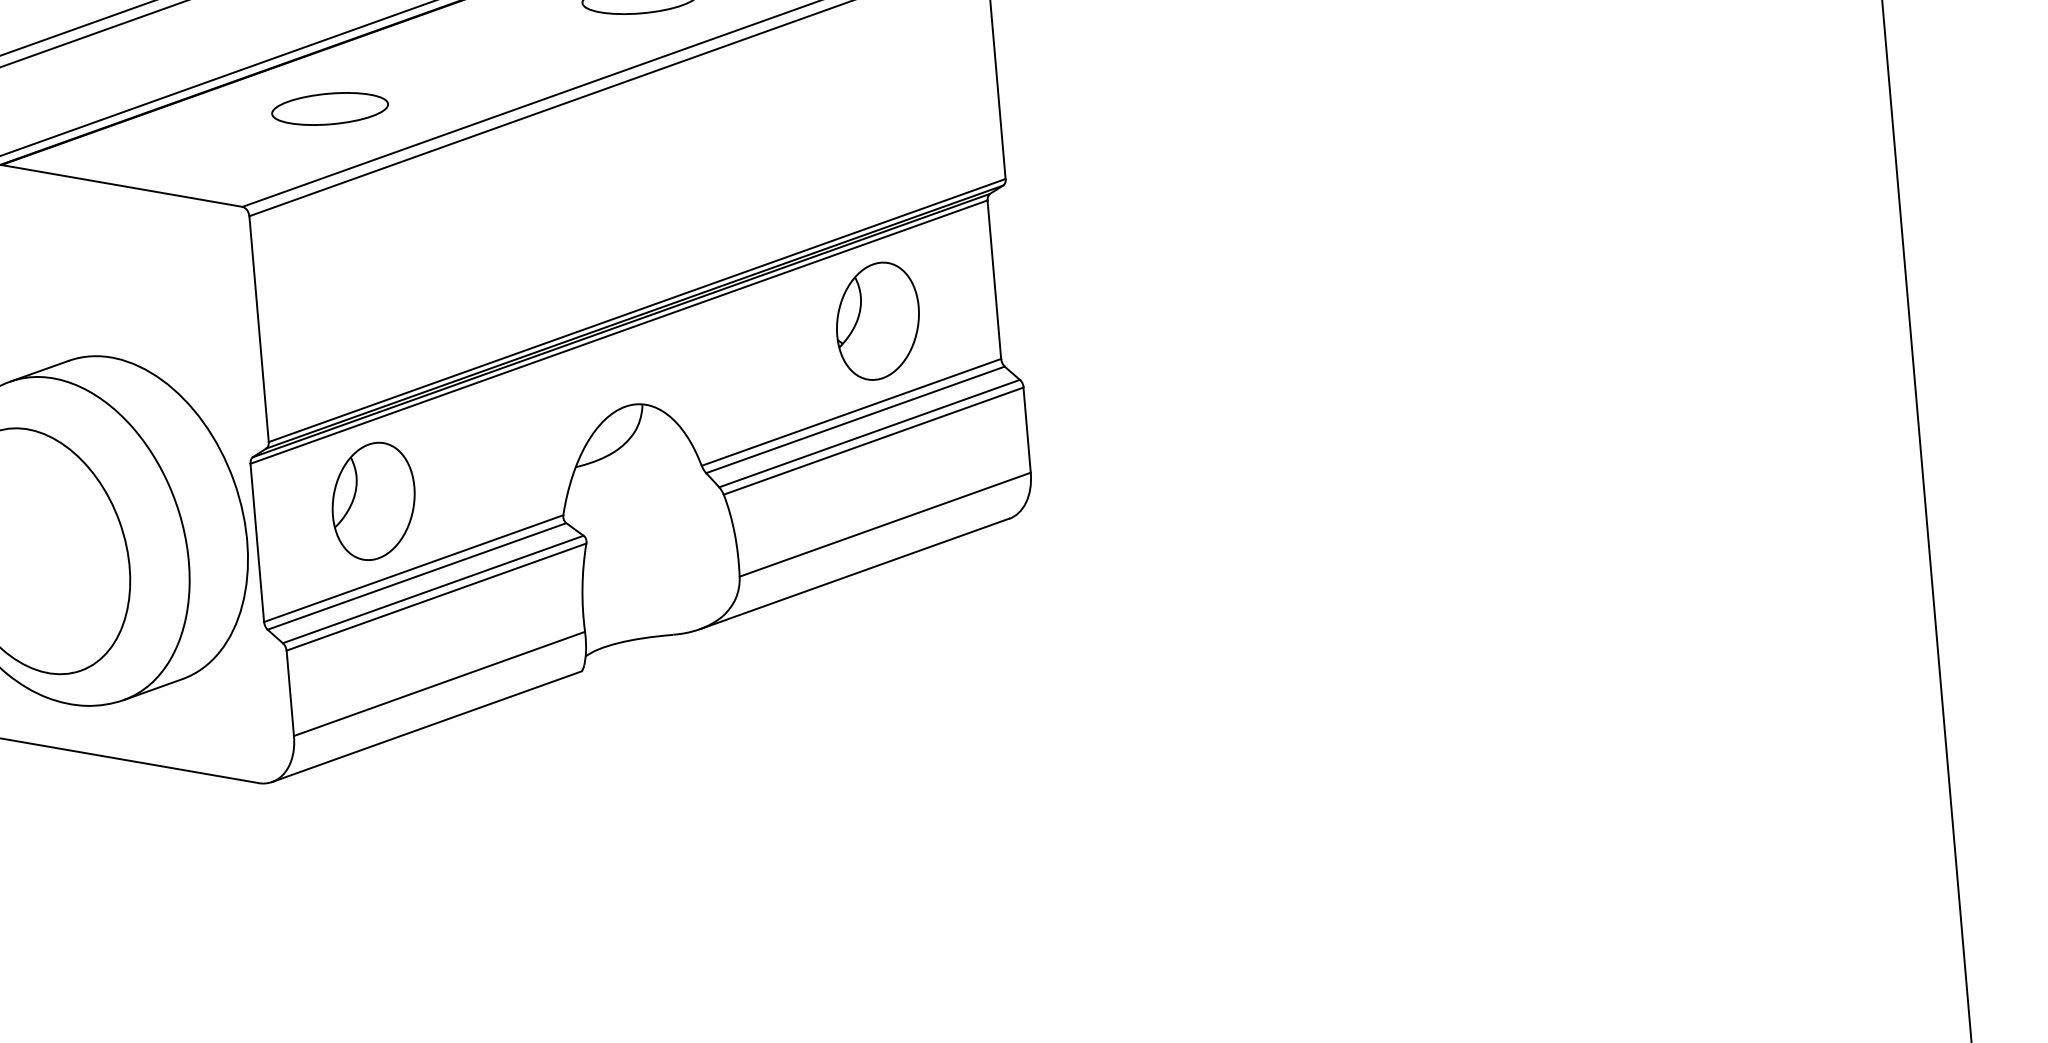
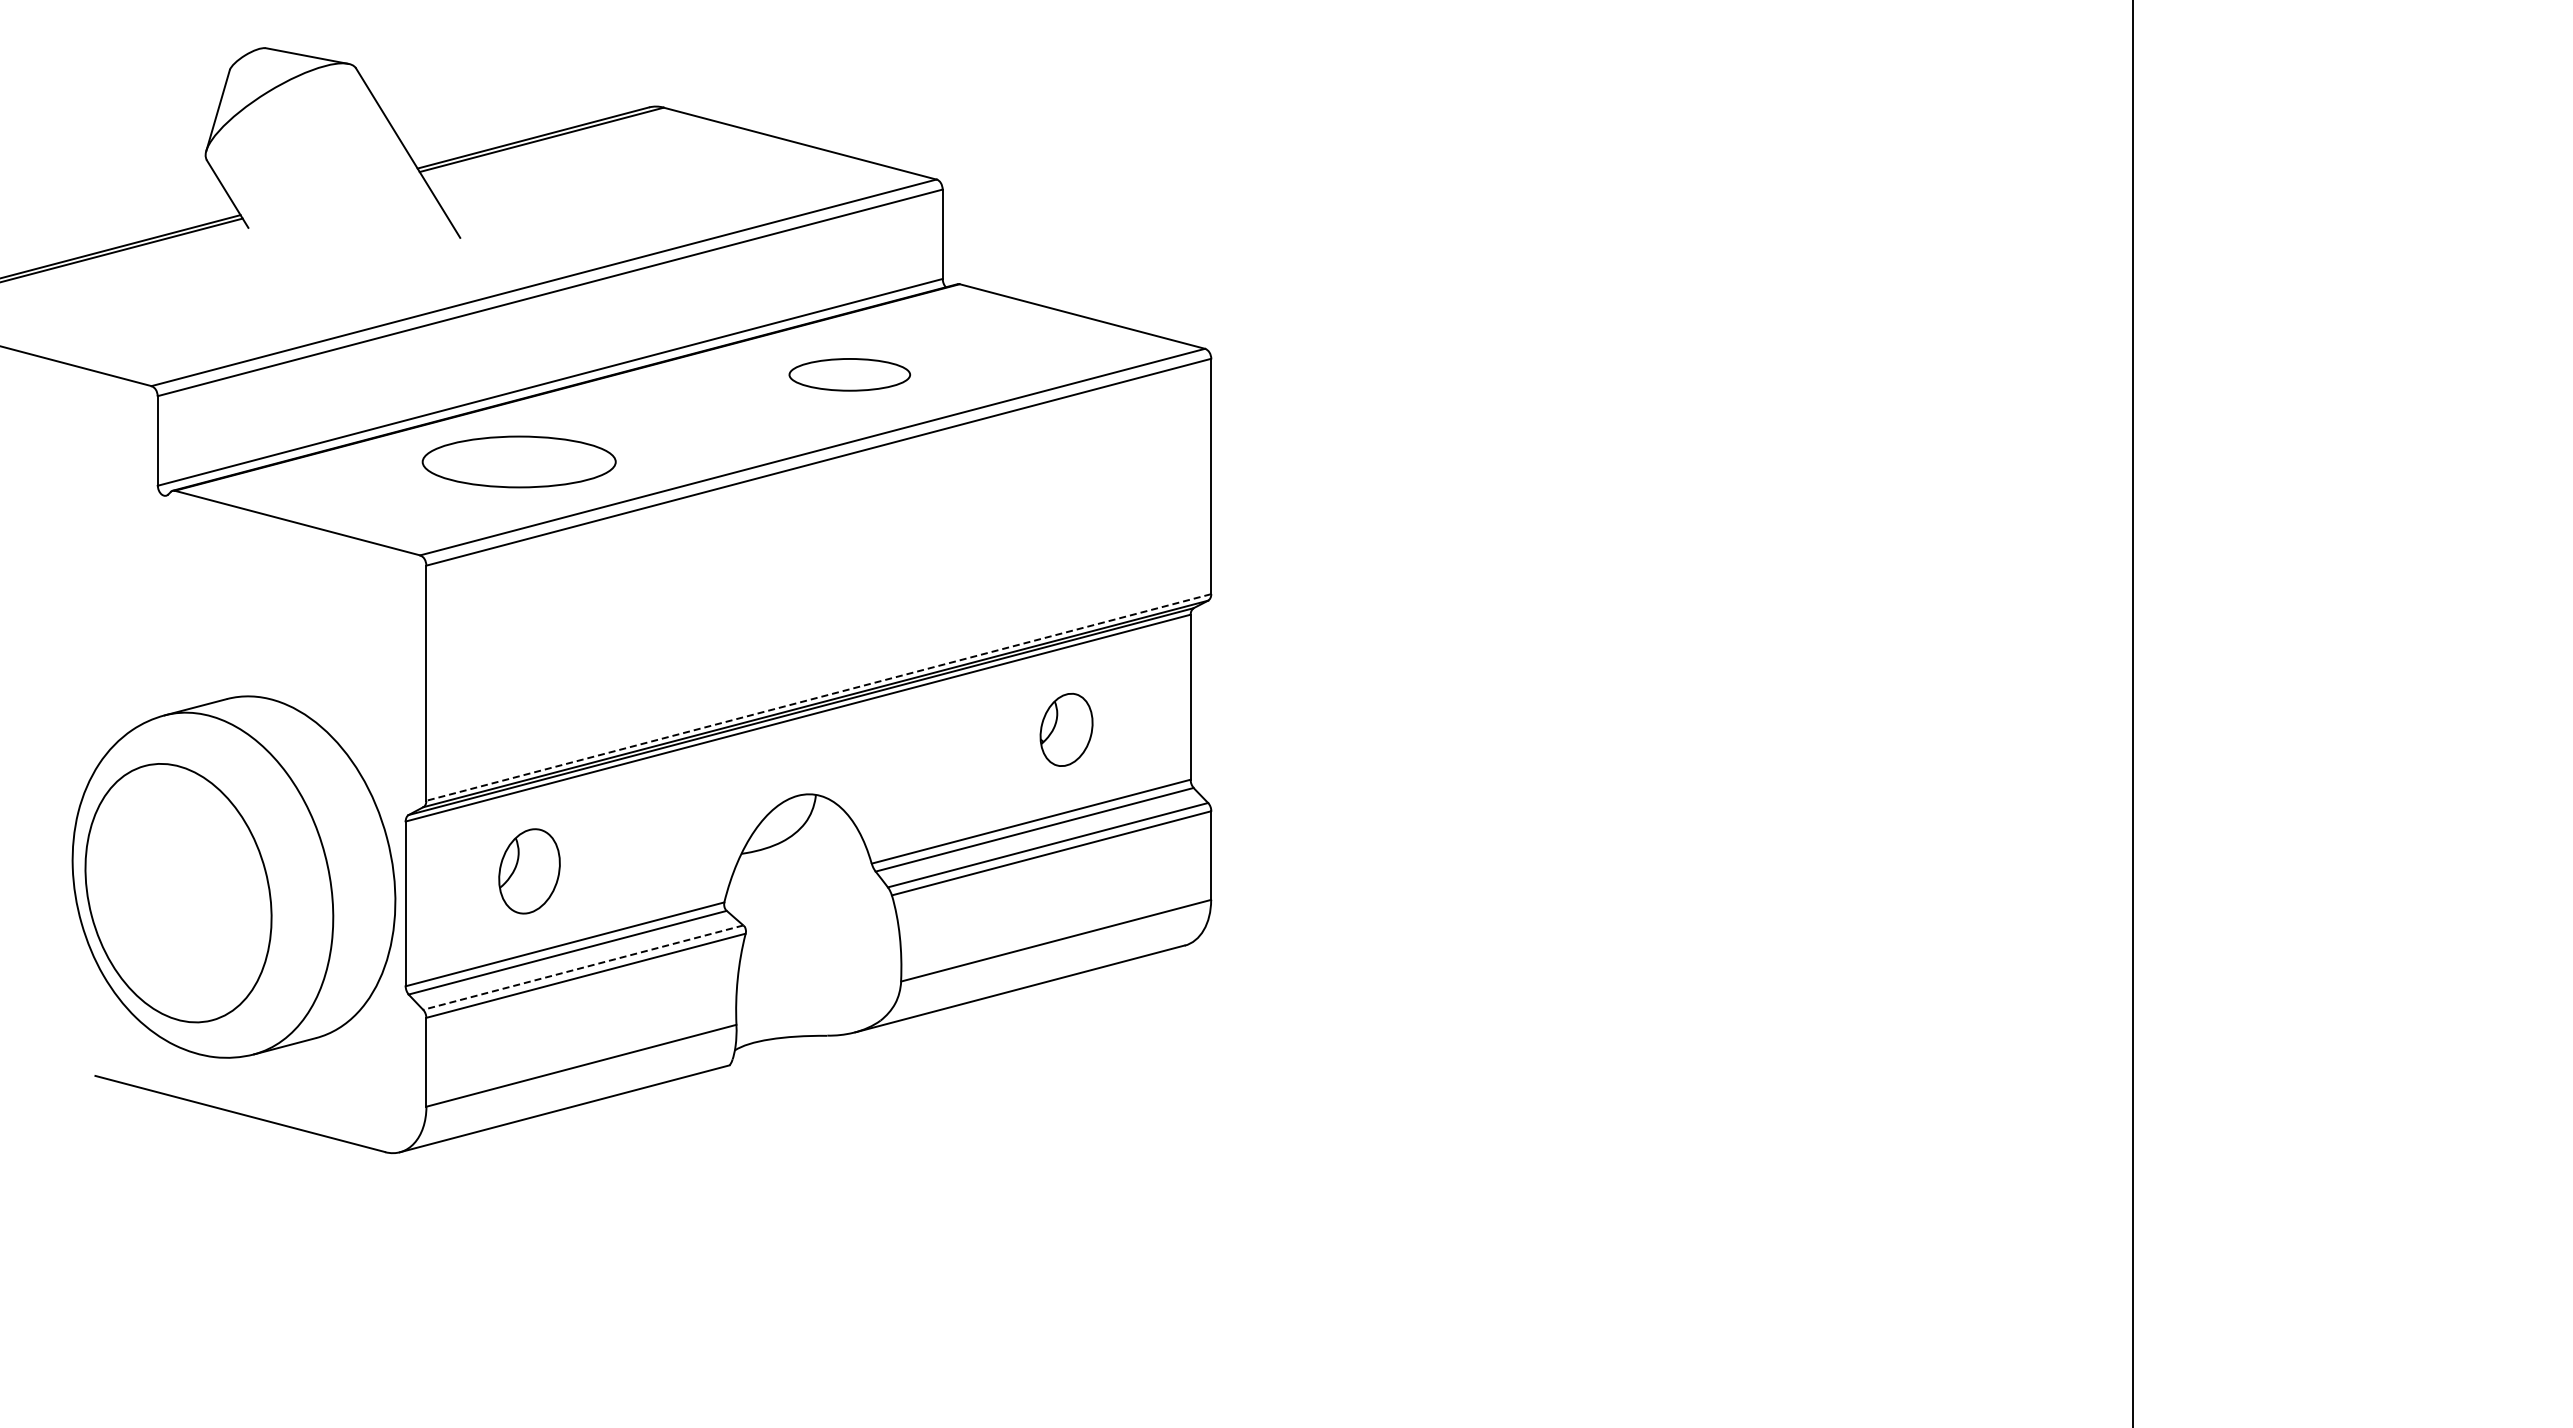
part: (330, 108) -> (519, 461), size x1.6
line: (636, 310) -> (818, 697), solid -> dashed
part: (877, 320) -> (1066, 729), size x0.6
part: (373, 501) -> (529, 871), size x0.7
line: (433, 589) -> (583, 967), solid -> dashed

